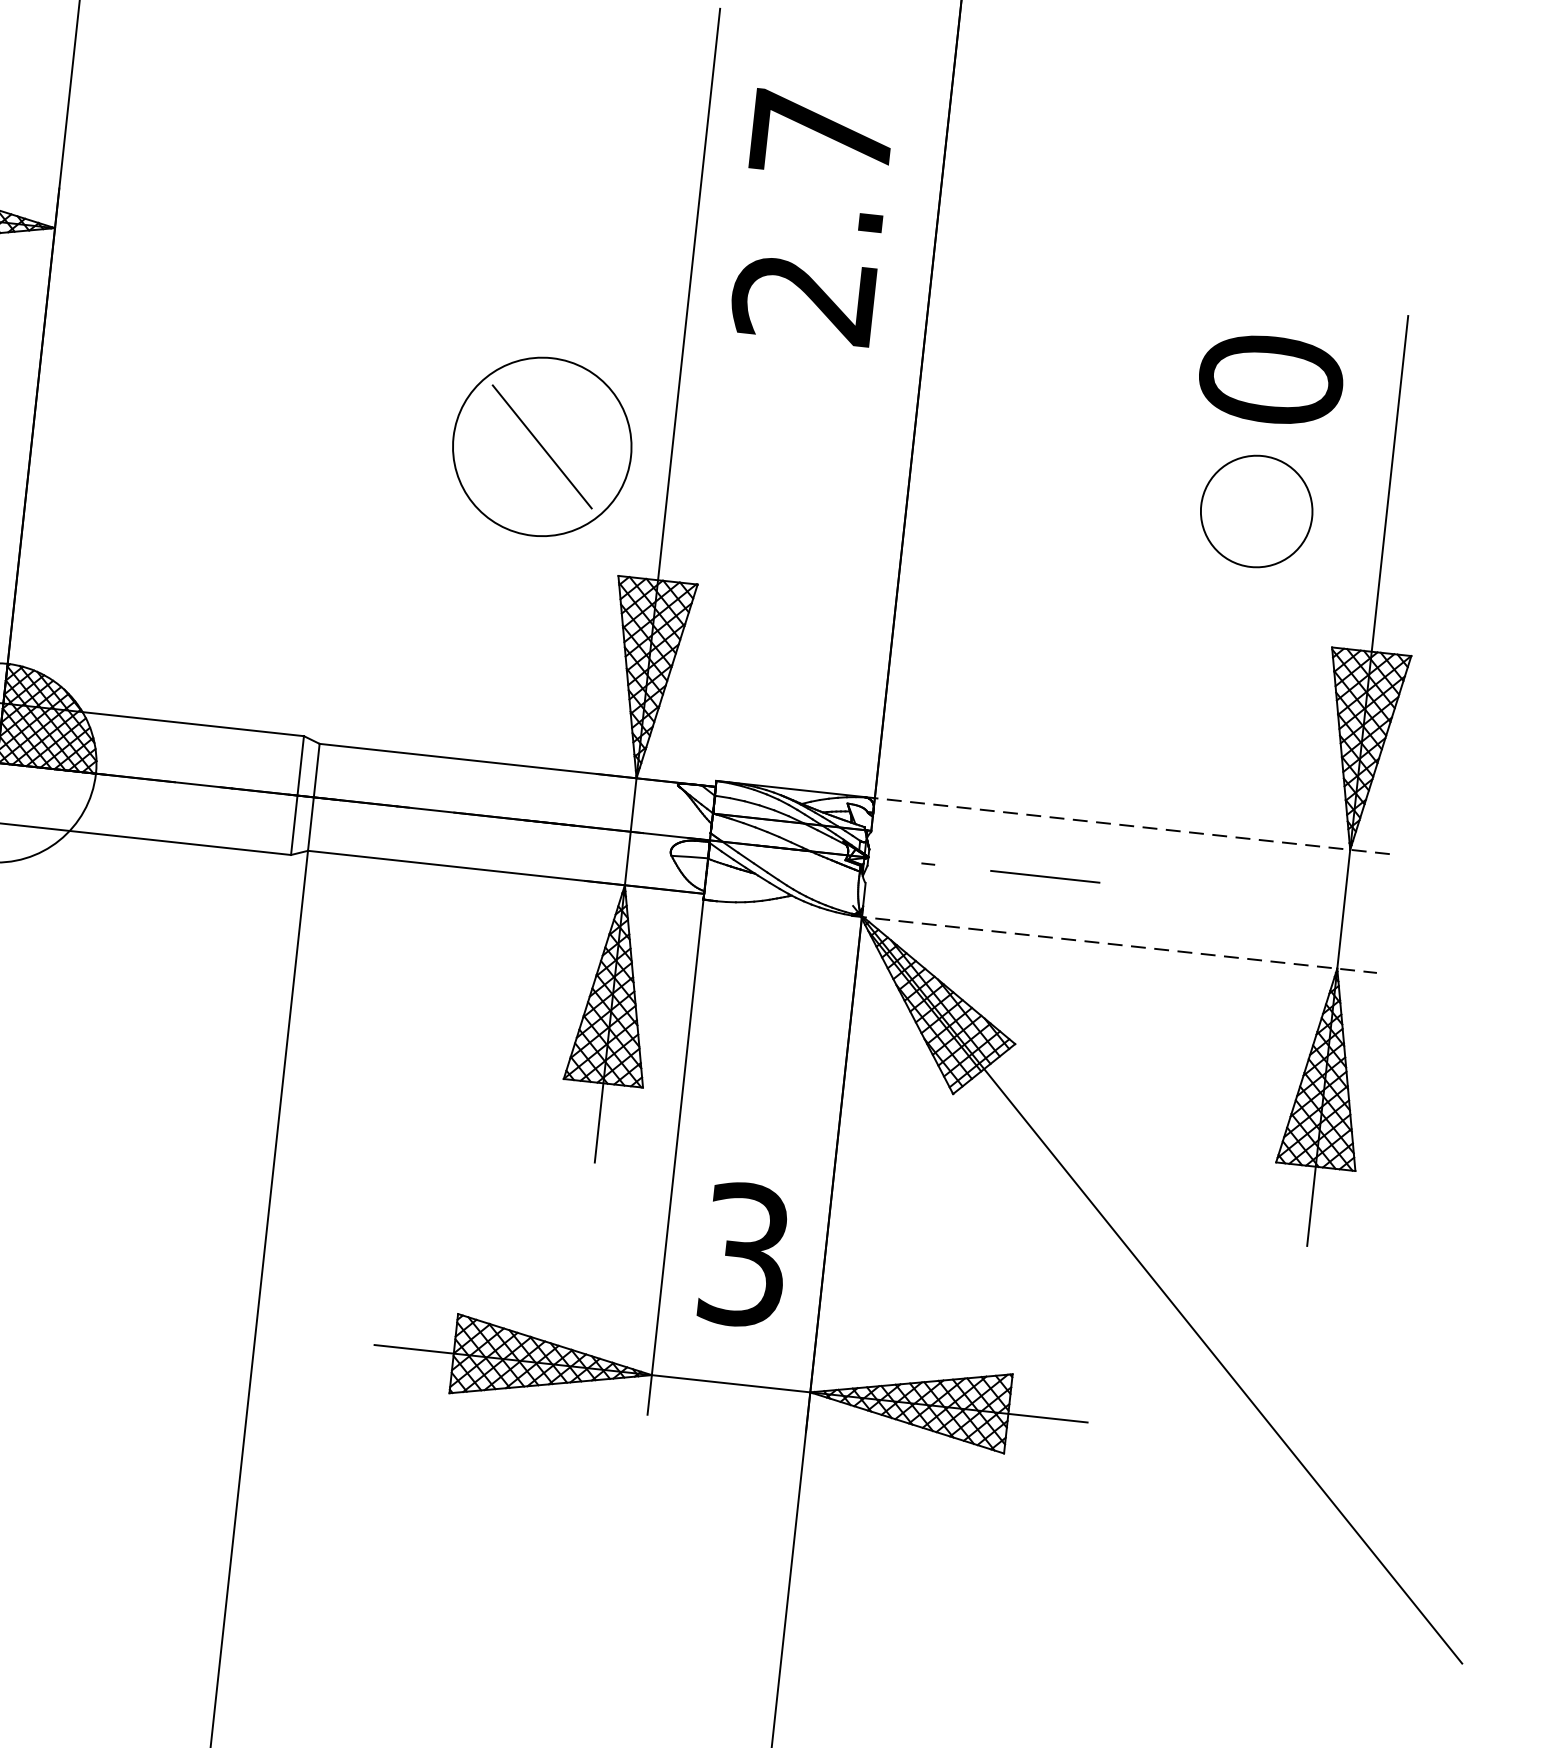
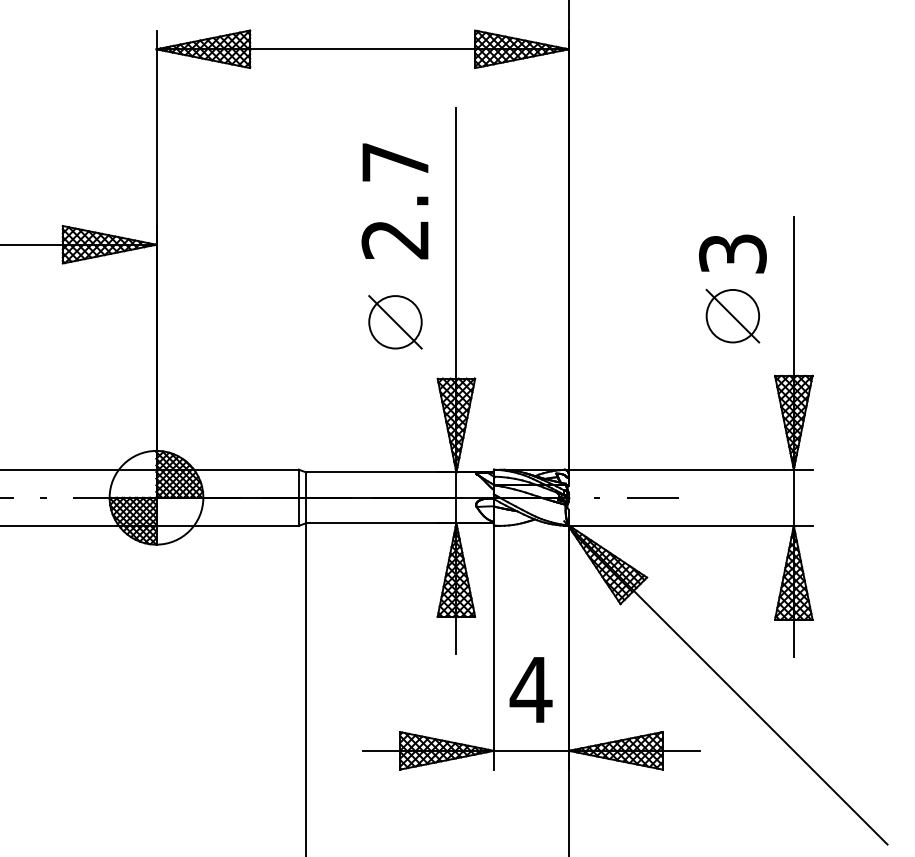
text: (810, 217) -> (394, 201), moved
text: (1270, 378) -> (732, 253), 0 -> 3
circle: (542, 447) -> (395, 322), size x0.62
line: (1256, 509) -> (732, 315), added
line: (1125, 825) -> (687, 469), dashed -> solid
line: (1114, 943) -> (688, 525), dashed -> solid
text: (743, 1253) -> (530, 689), 3 -> 4

